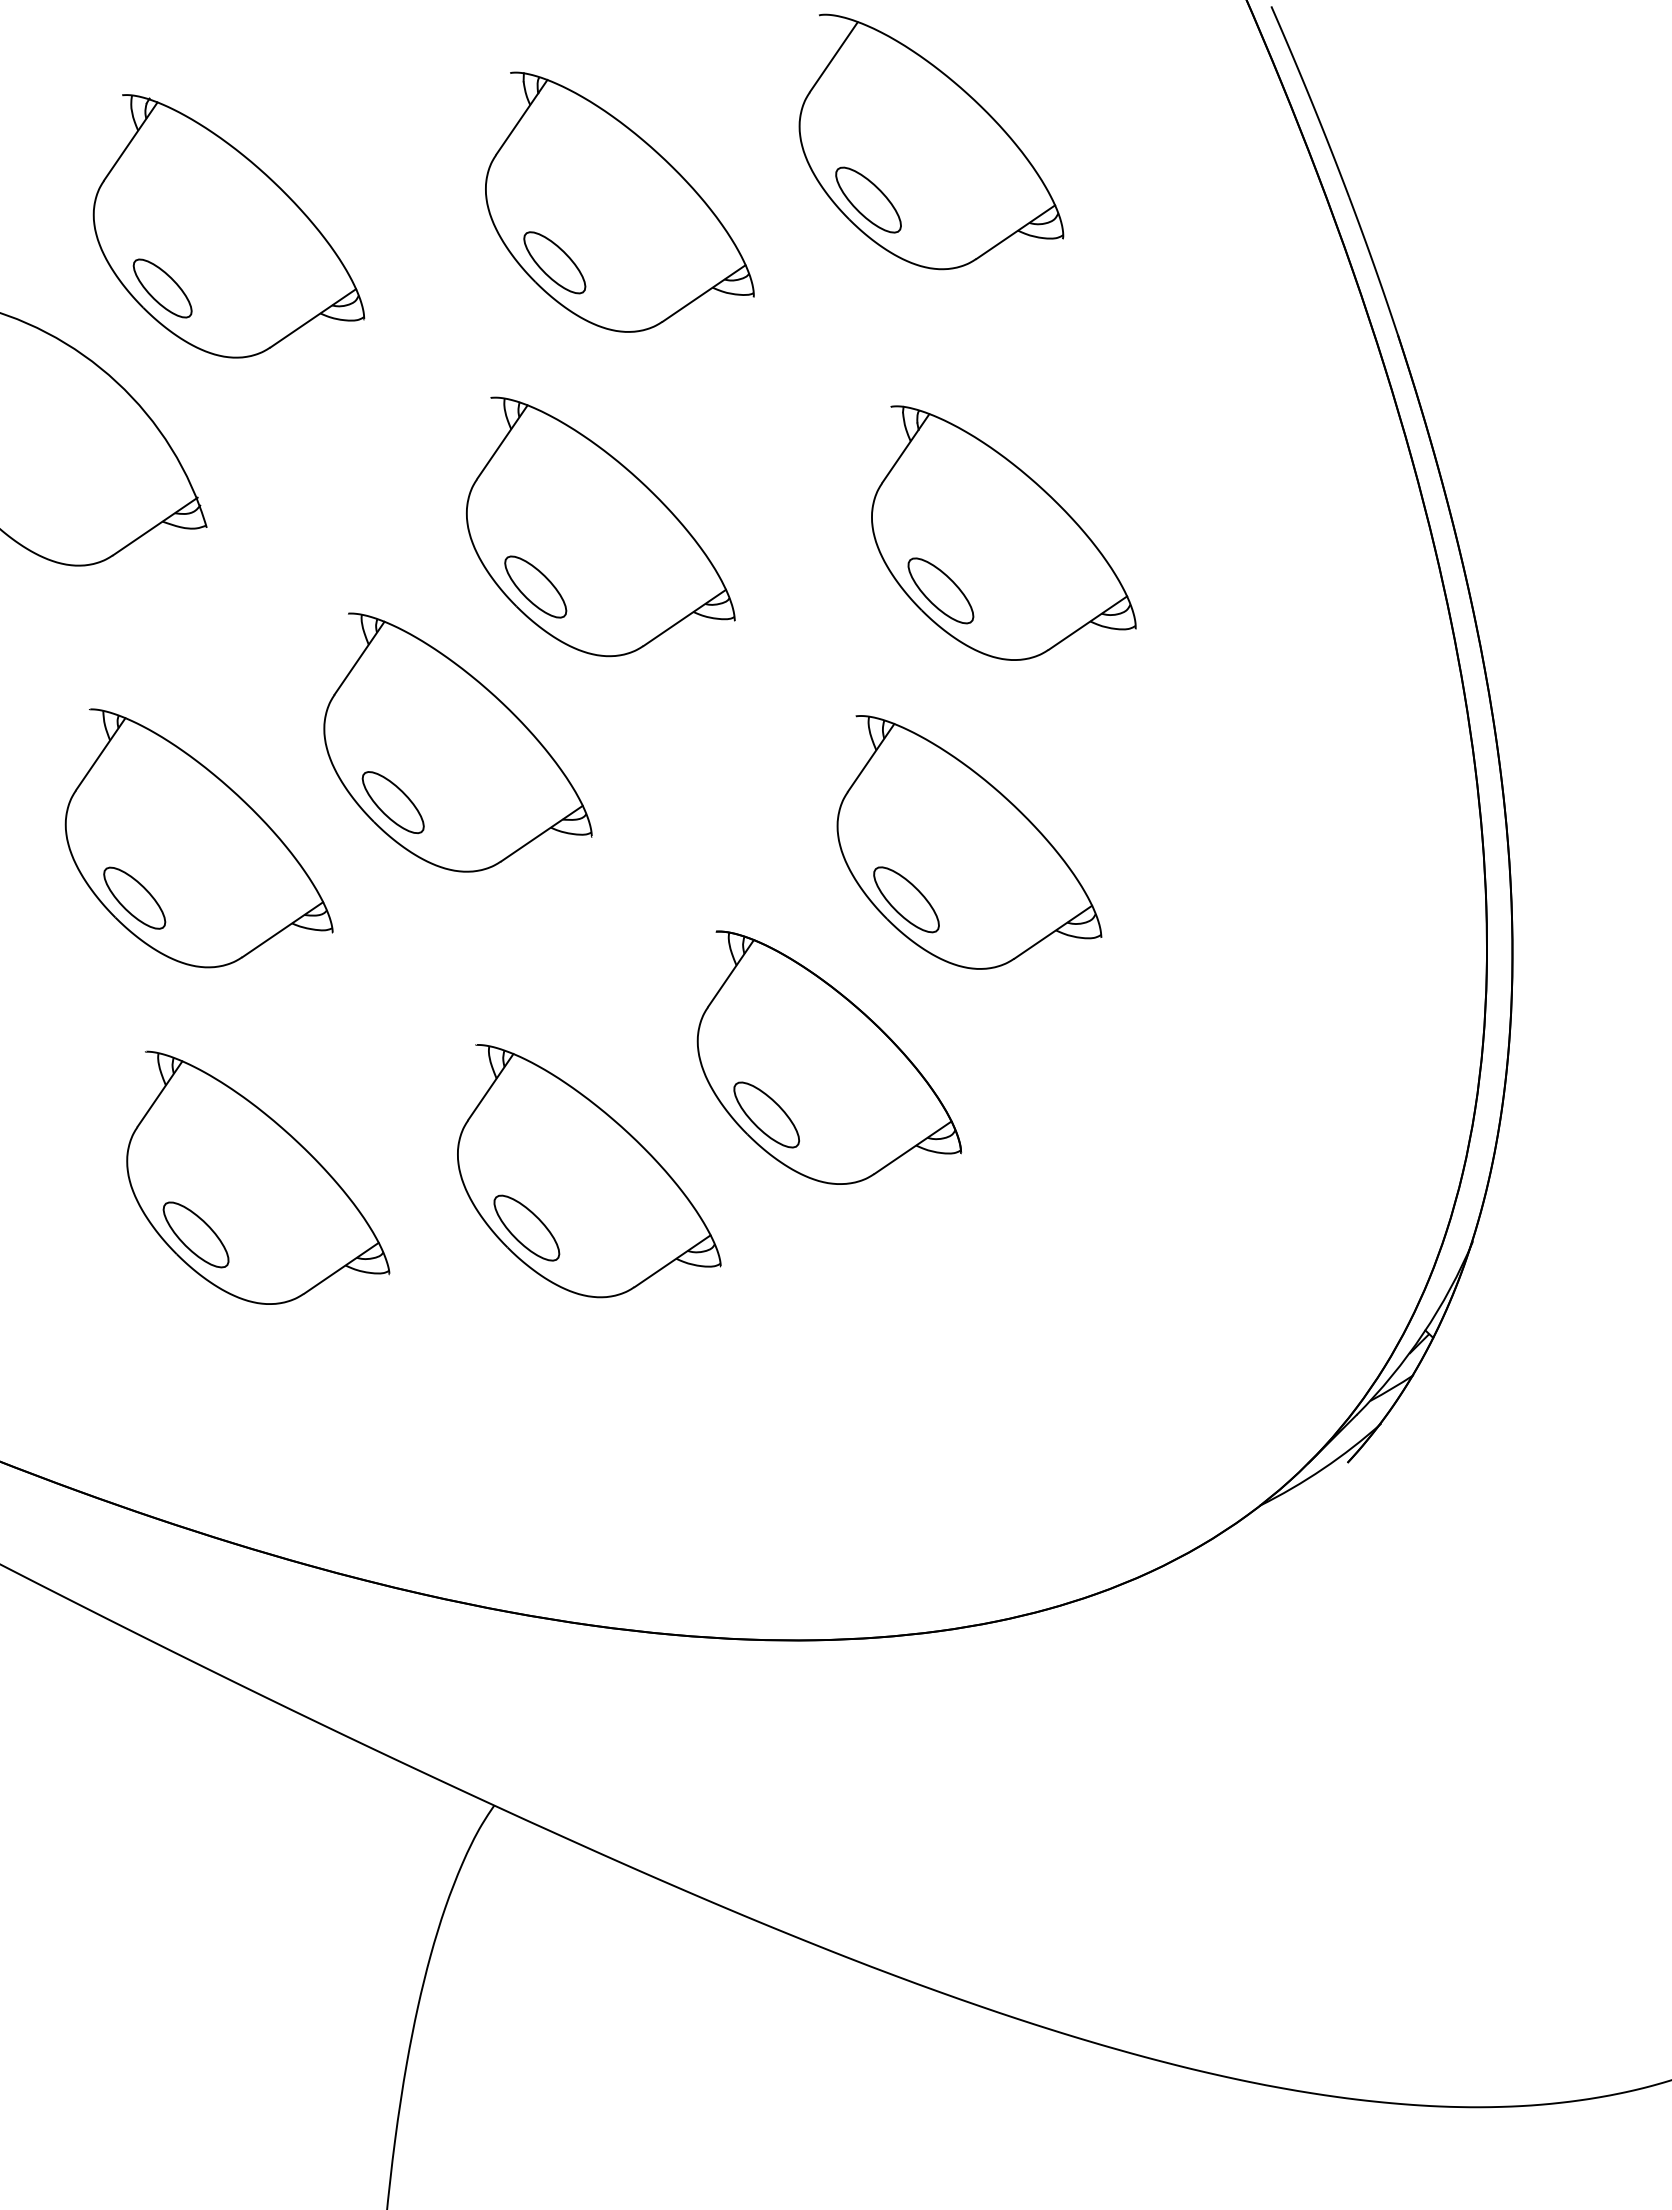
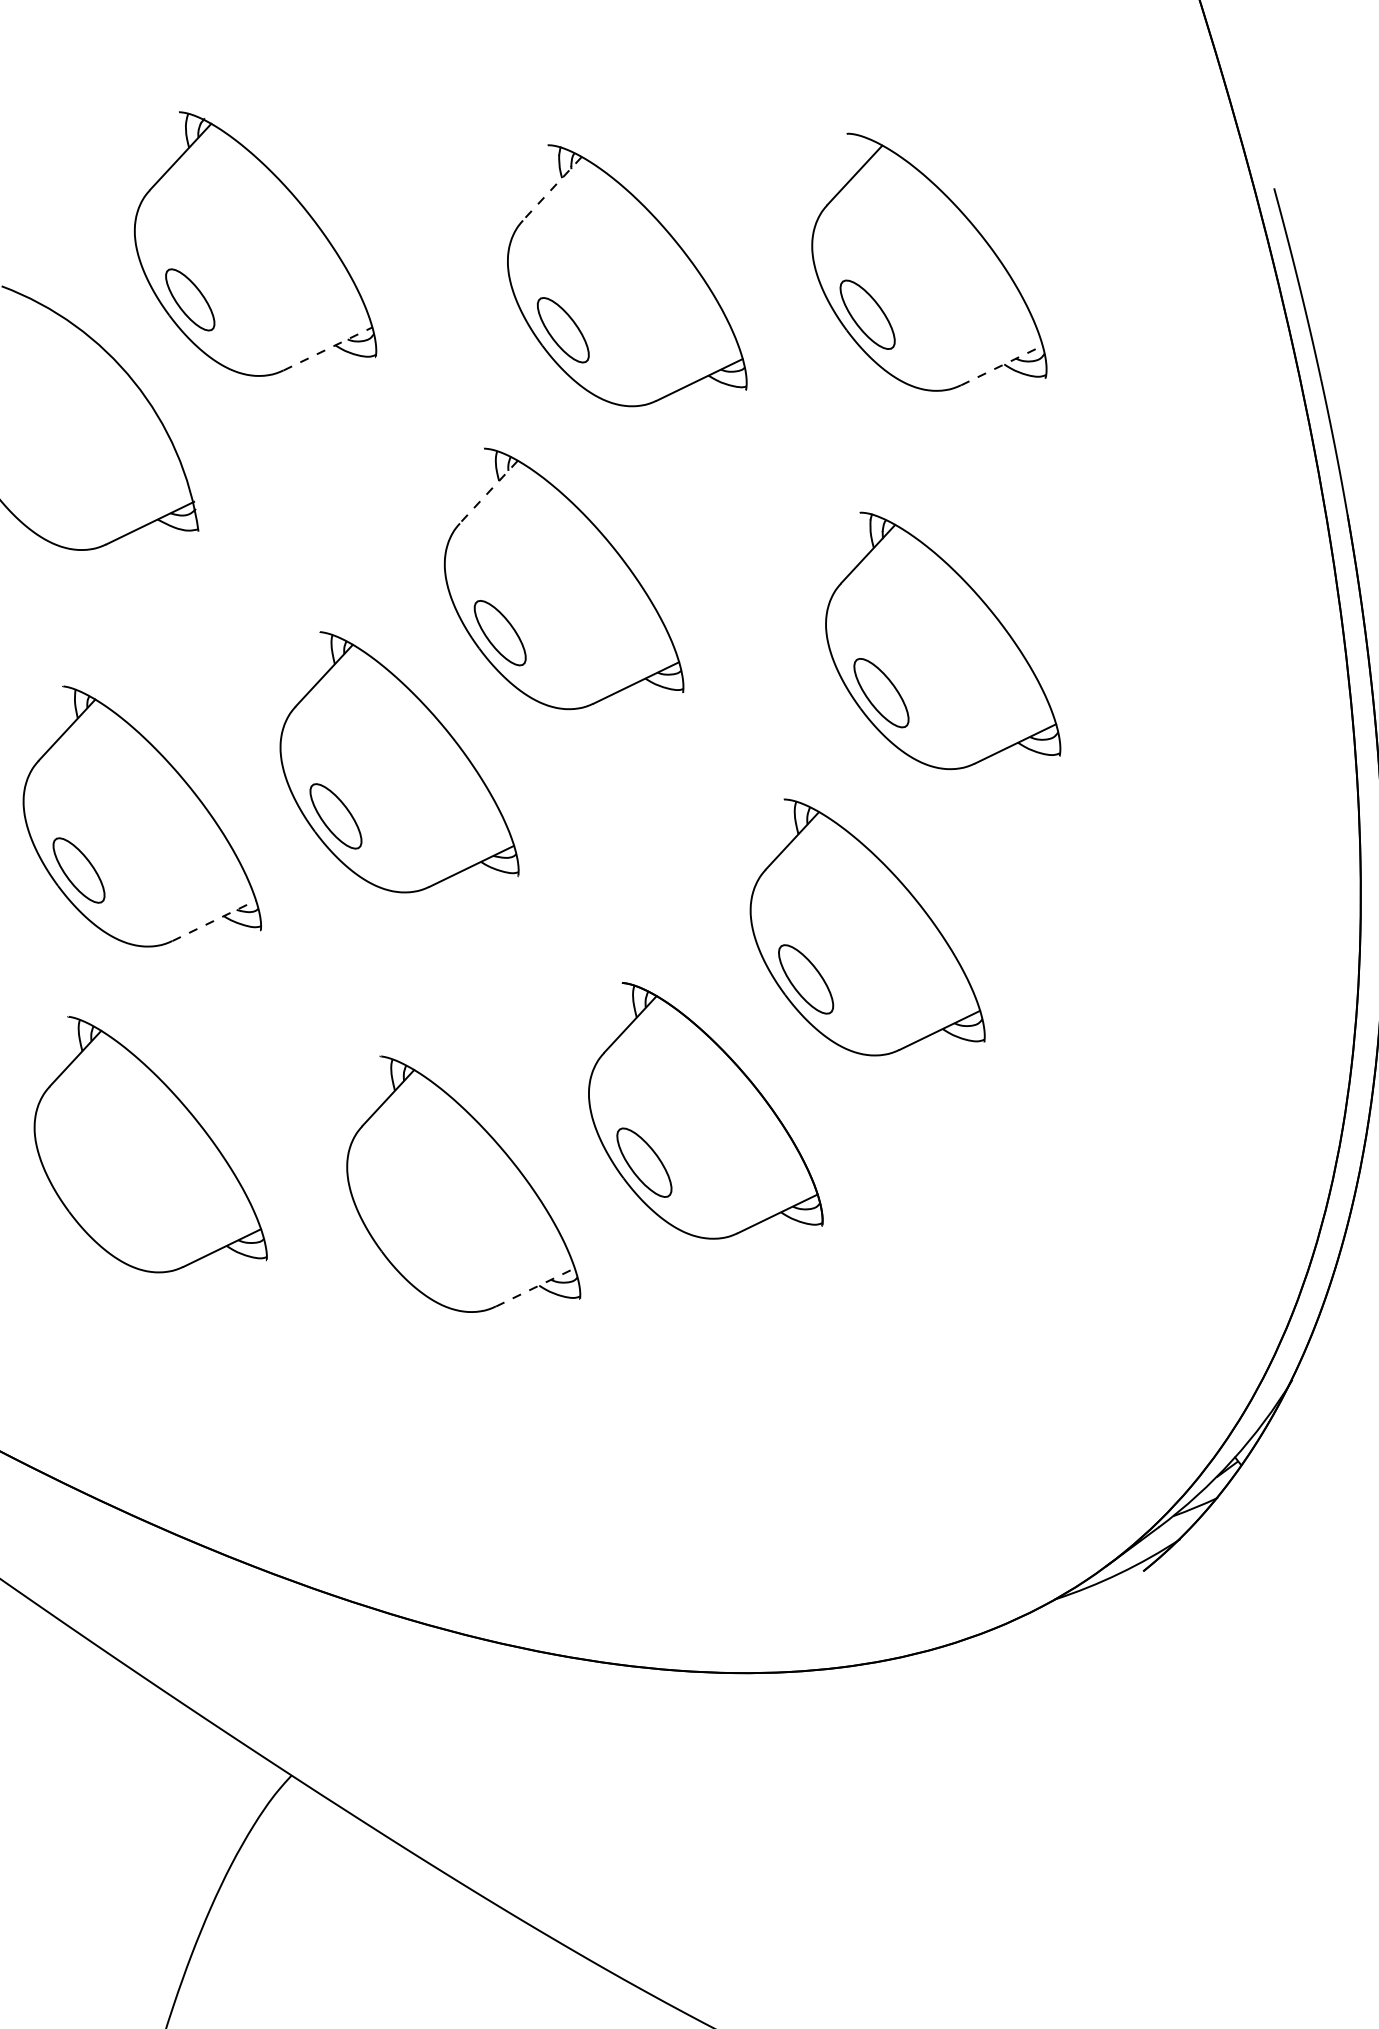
line: (521, 117) -> (552, 188), solid -> dashed
line: (1015, 232) -> (1001, 365), solid -> dashed
line: (313, 318) -> (328, 349), solid -> dashed
line: (502, 442) -> (489, 492), solid -> dashed
line: (282, 929) -> (213, 920), solid -> dashed
part: (526, 1227) -> (402, 1235), removed
part: (195, 1234) -> (89, 1195), removed
line: (672, 1261) -> (535, 1287), solid -> dashed

